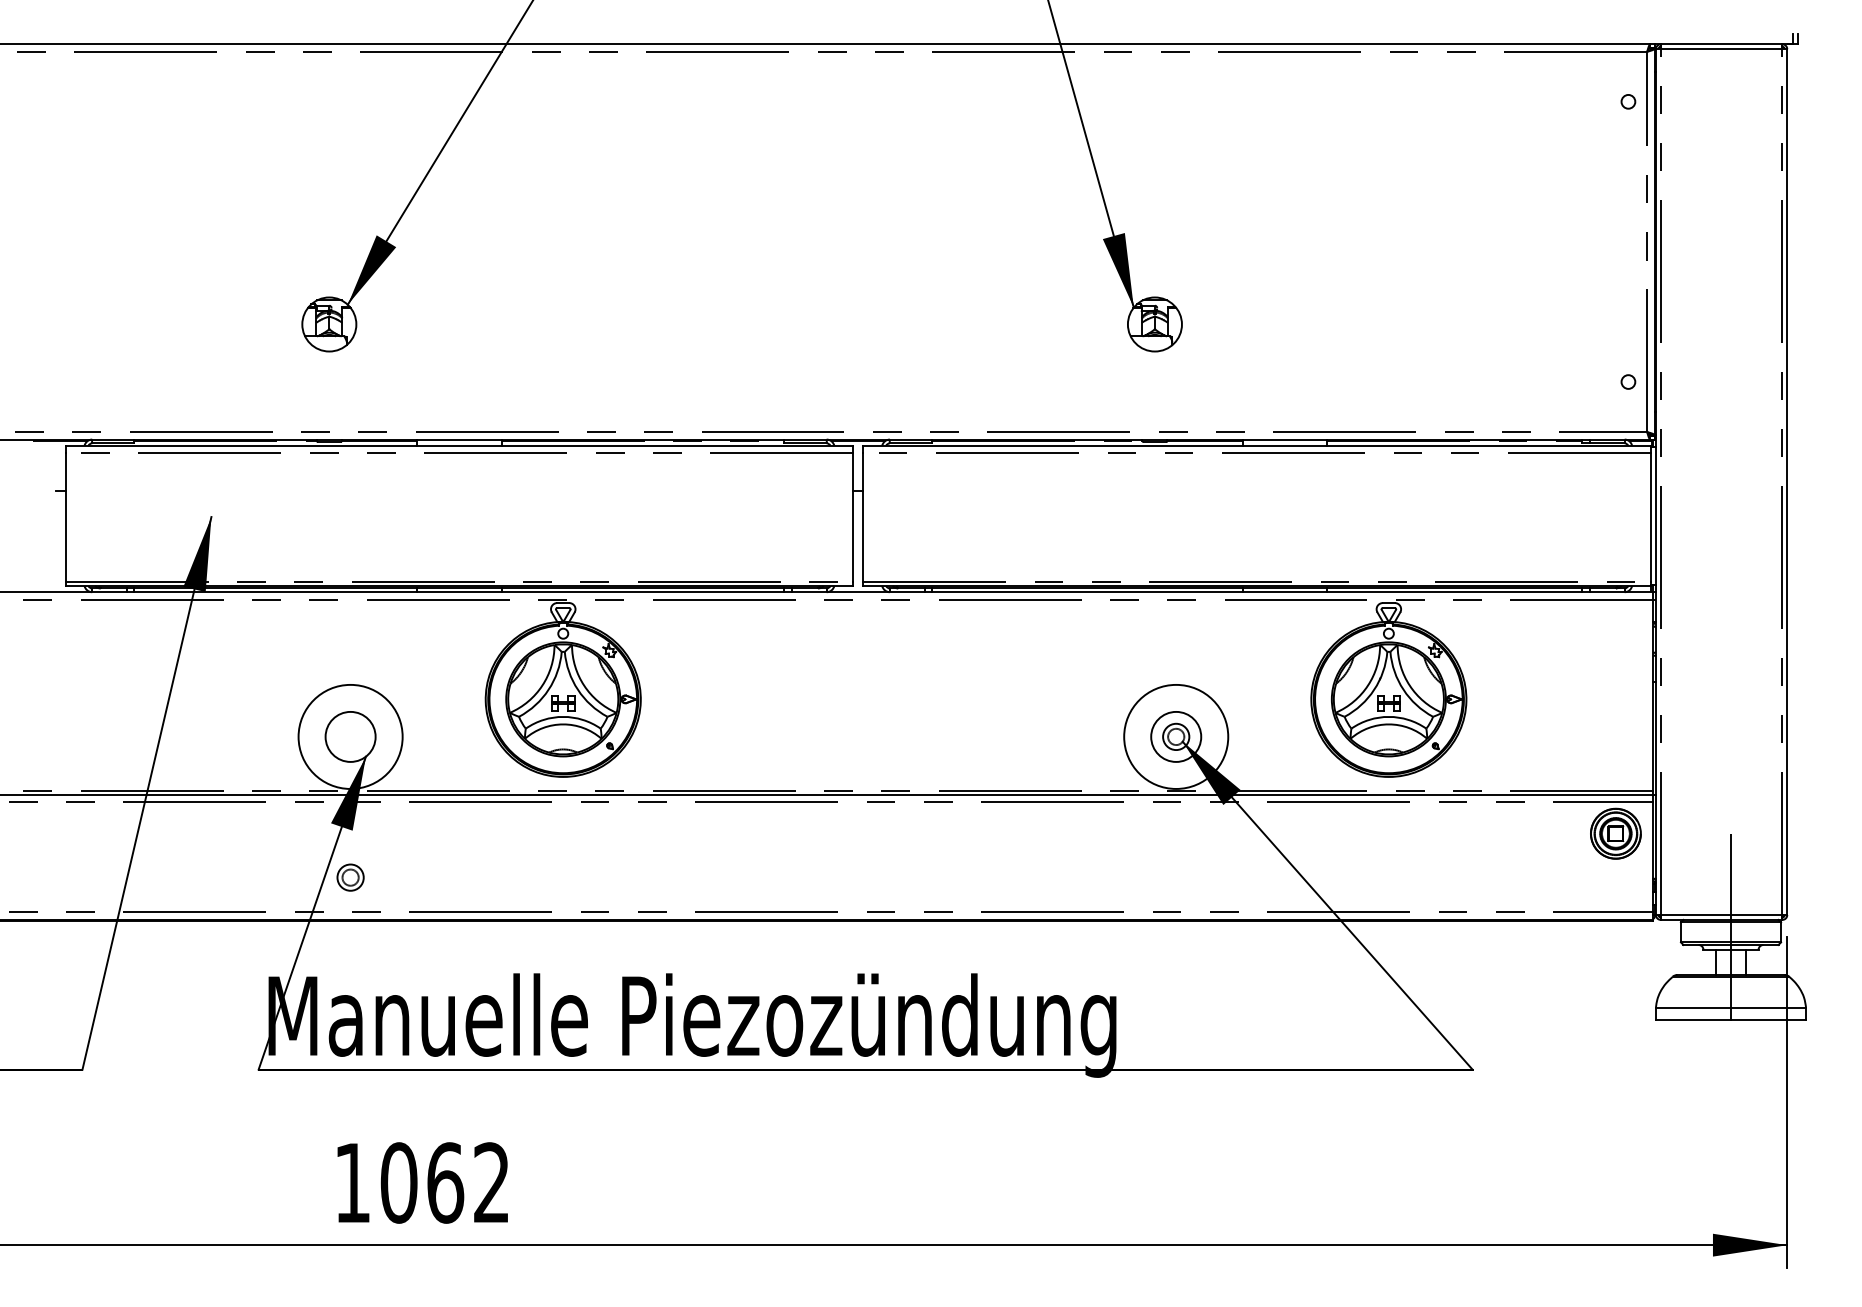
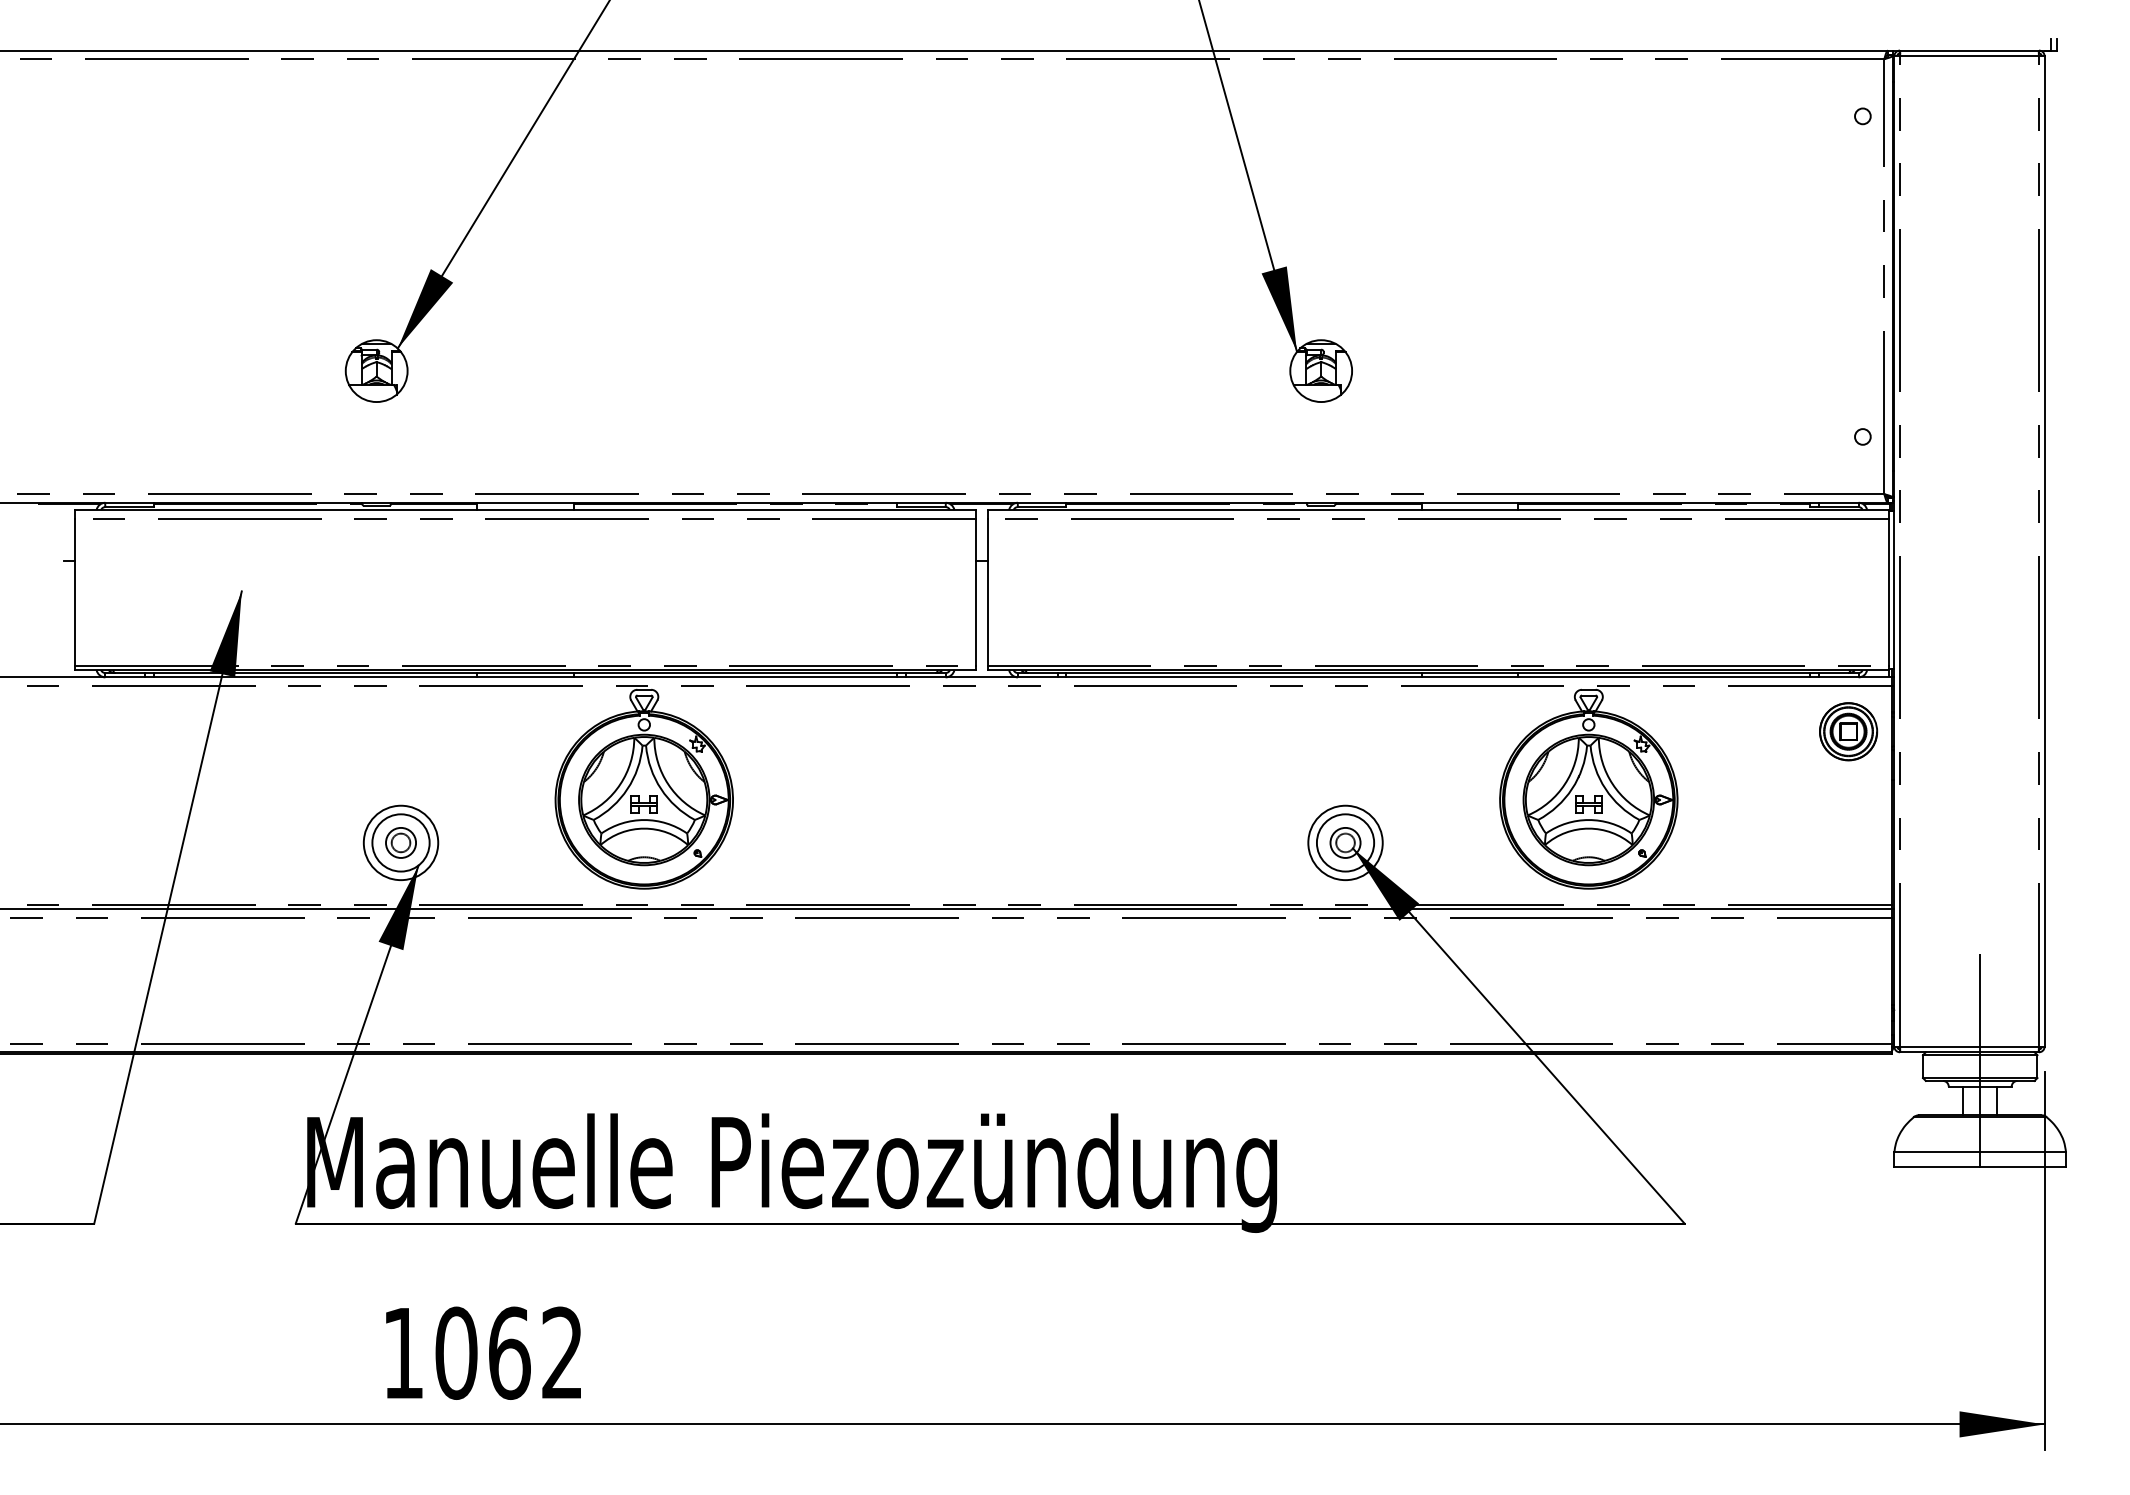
circle: (350, 736) -> (400, 842), size x0.62
circle: (1176, 736) -> (1345, 842), size x0.62
part: (1615, 833) -> (1848, 731), moved
part: (350, 877) -> (400, 842), moved

